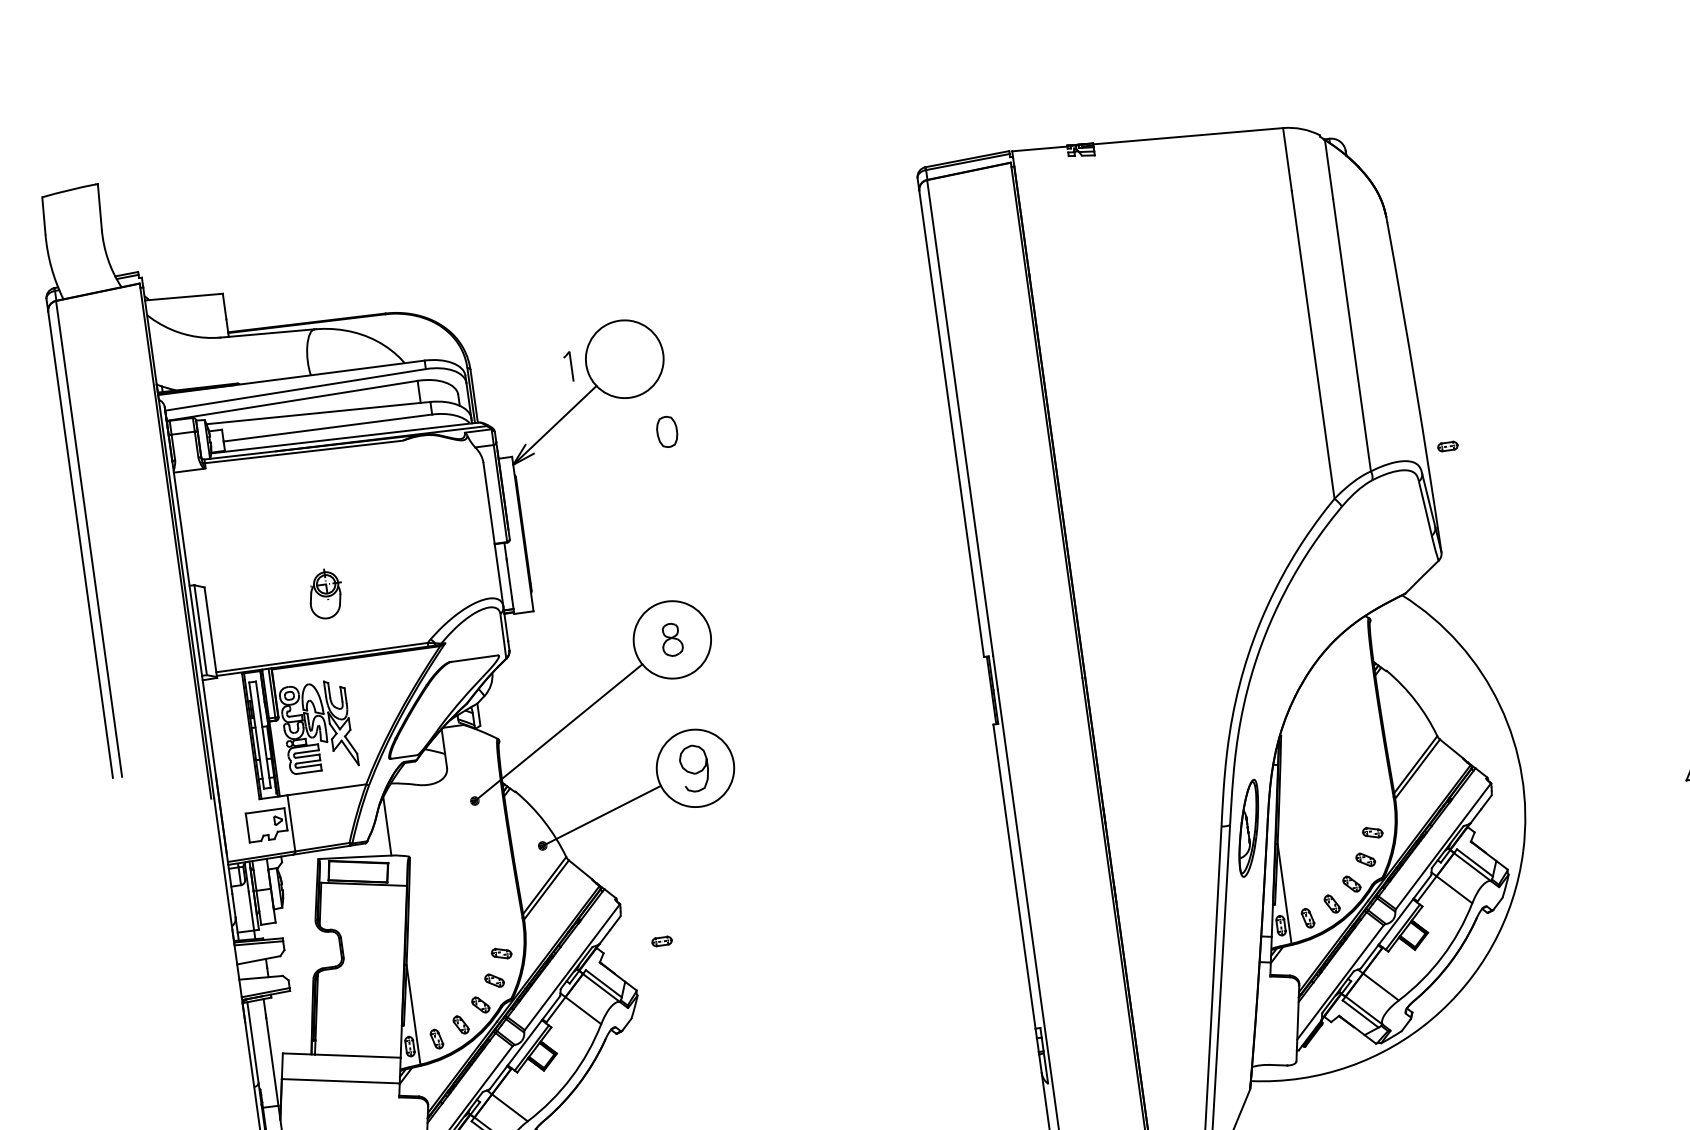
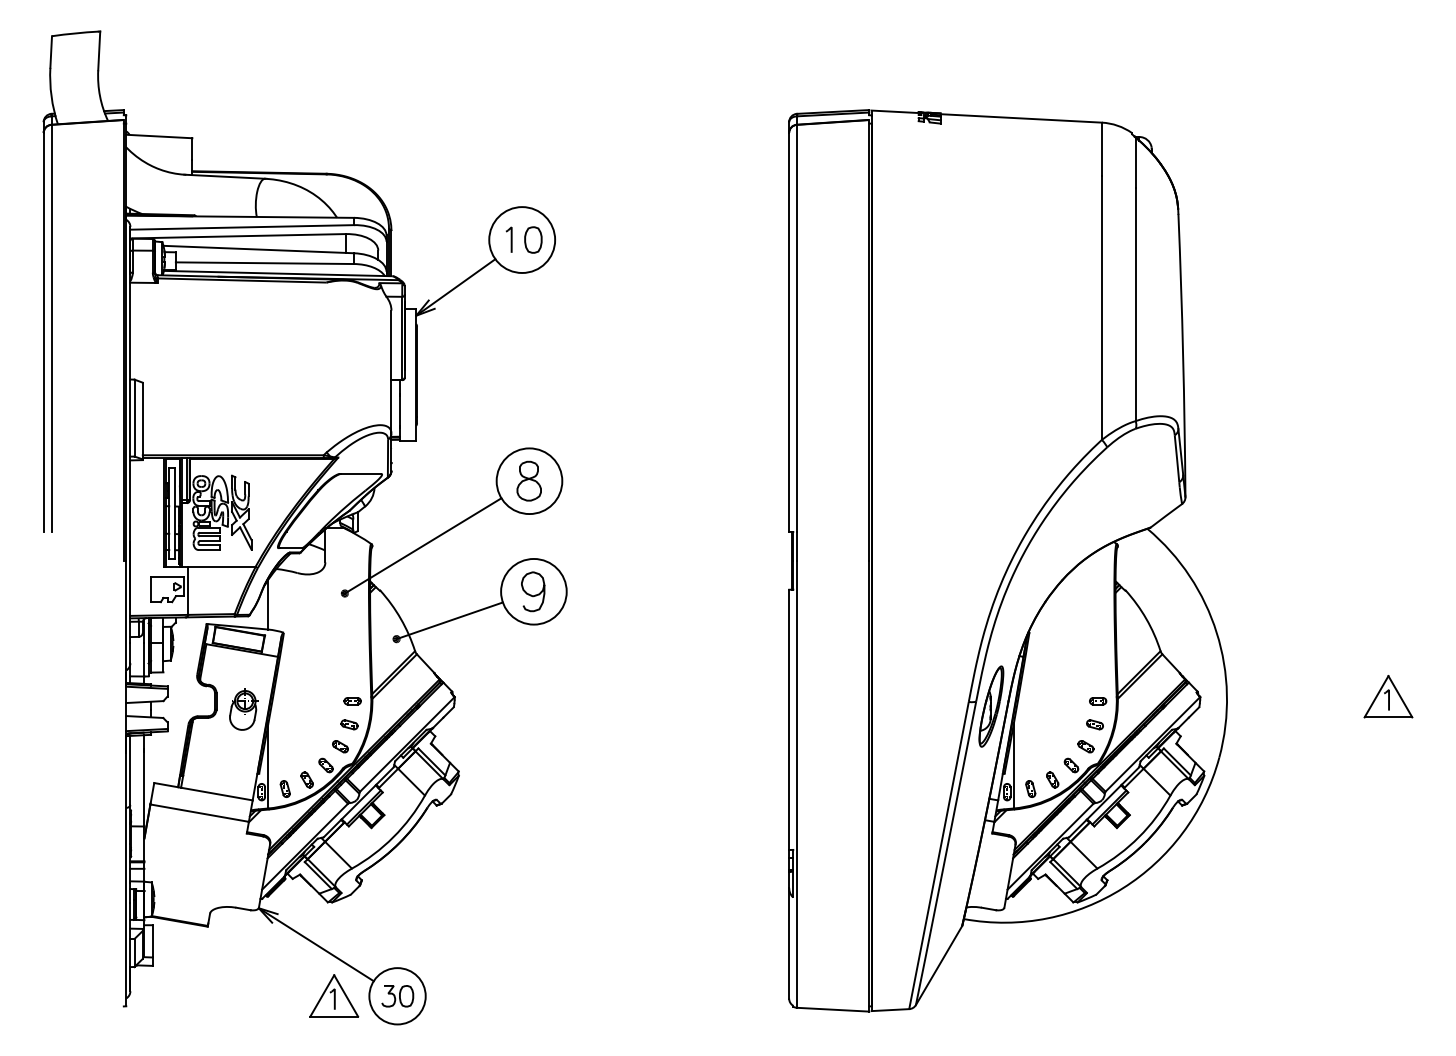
part: (567, 366) -> (508, 239), moved
part: (667, 431) -> (533, 239), moved
part: (1448, 446) -> (1098, 701), moved
part: (325, 594) -> (243, 709), moved
part: (671, 639) -> (528, 480), size x1.43
part: (661, 941) -> (352, 701), moved

